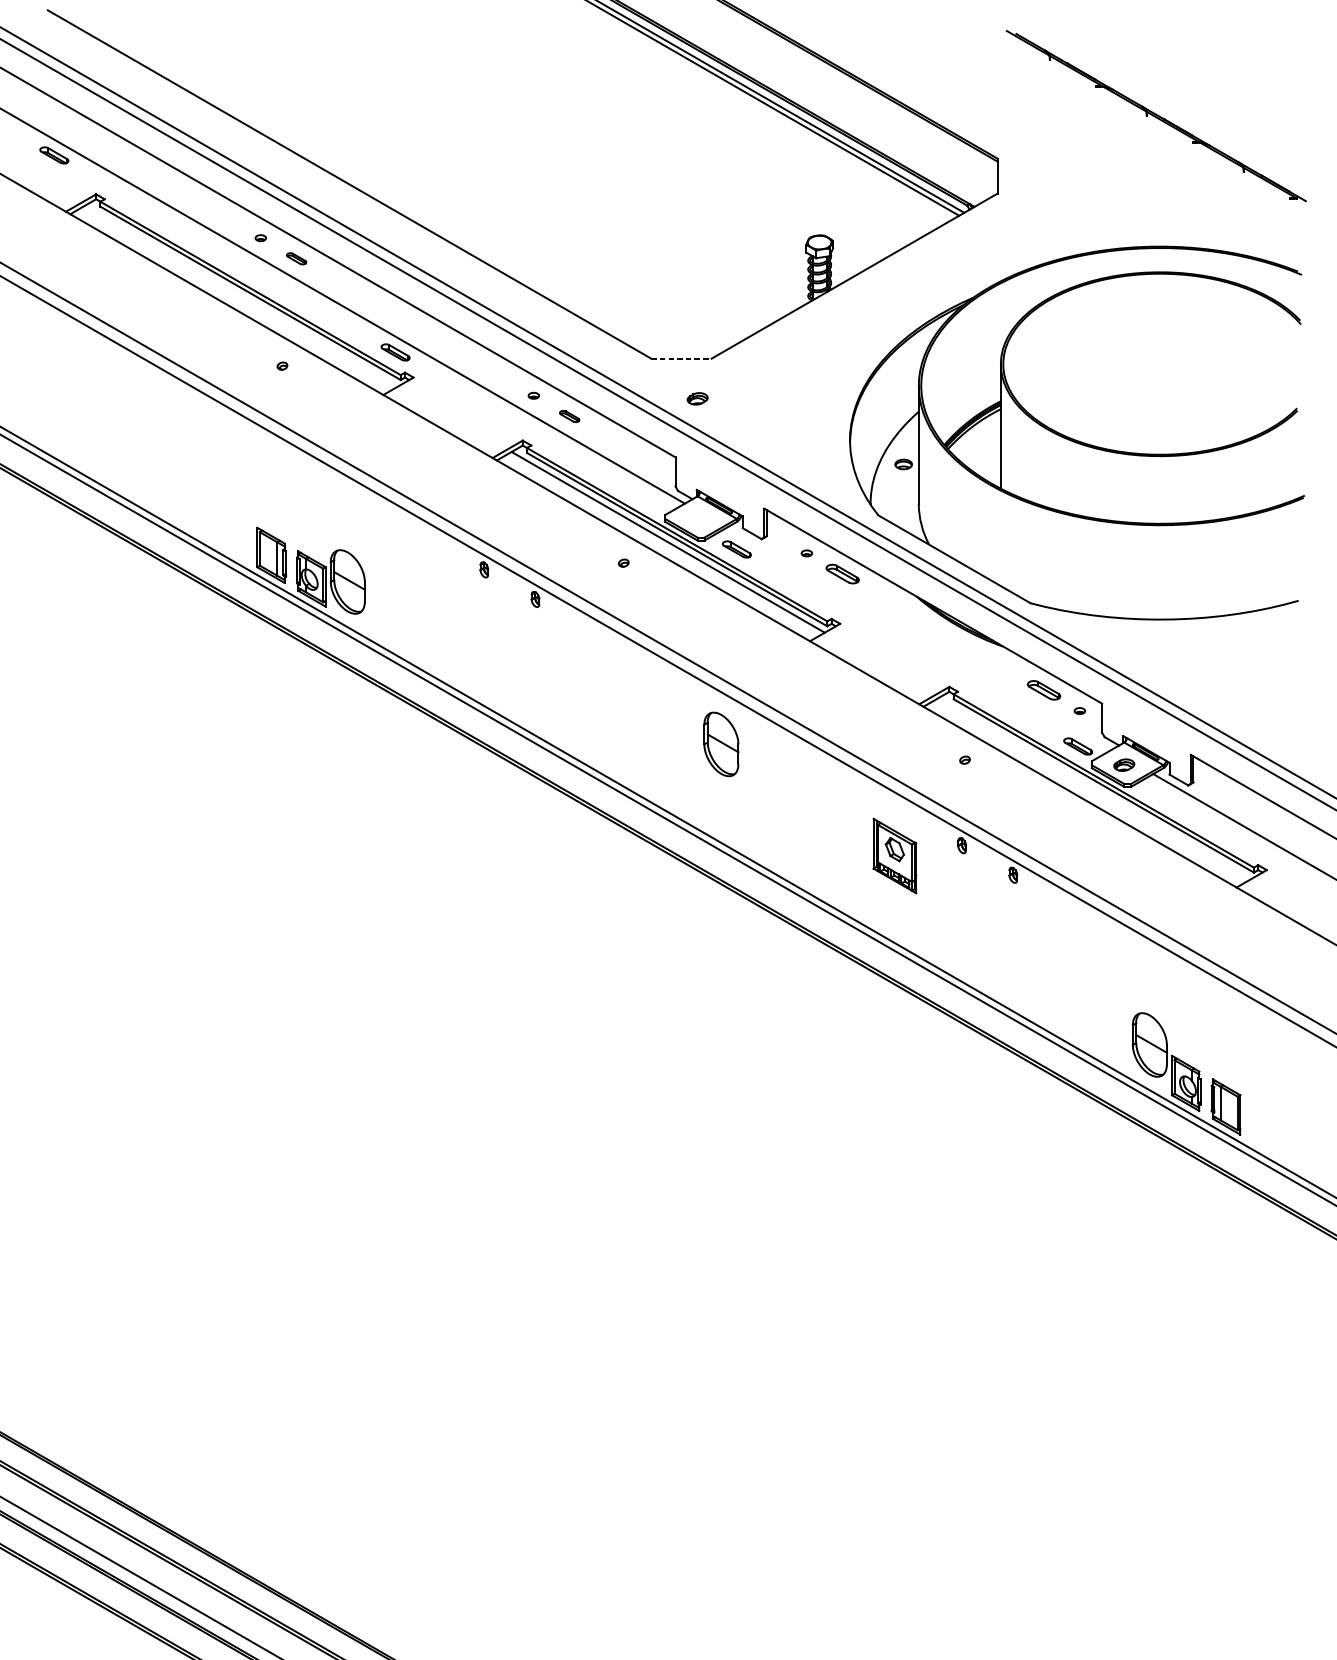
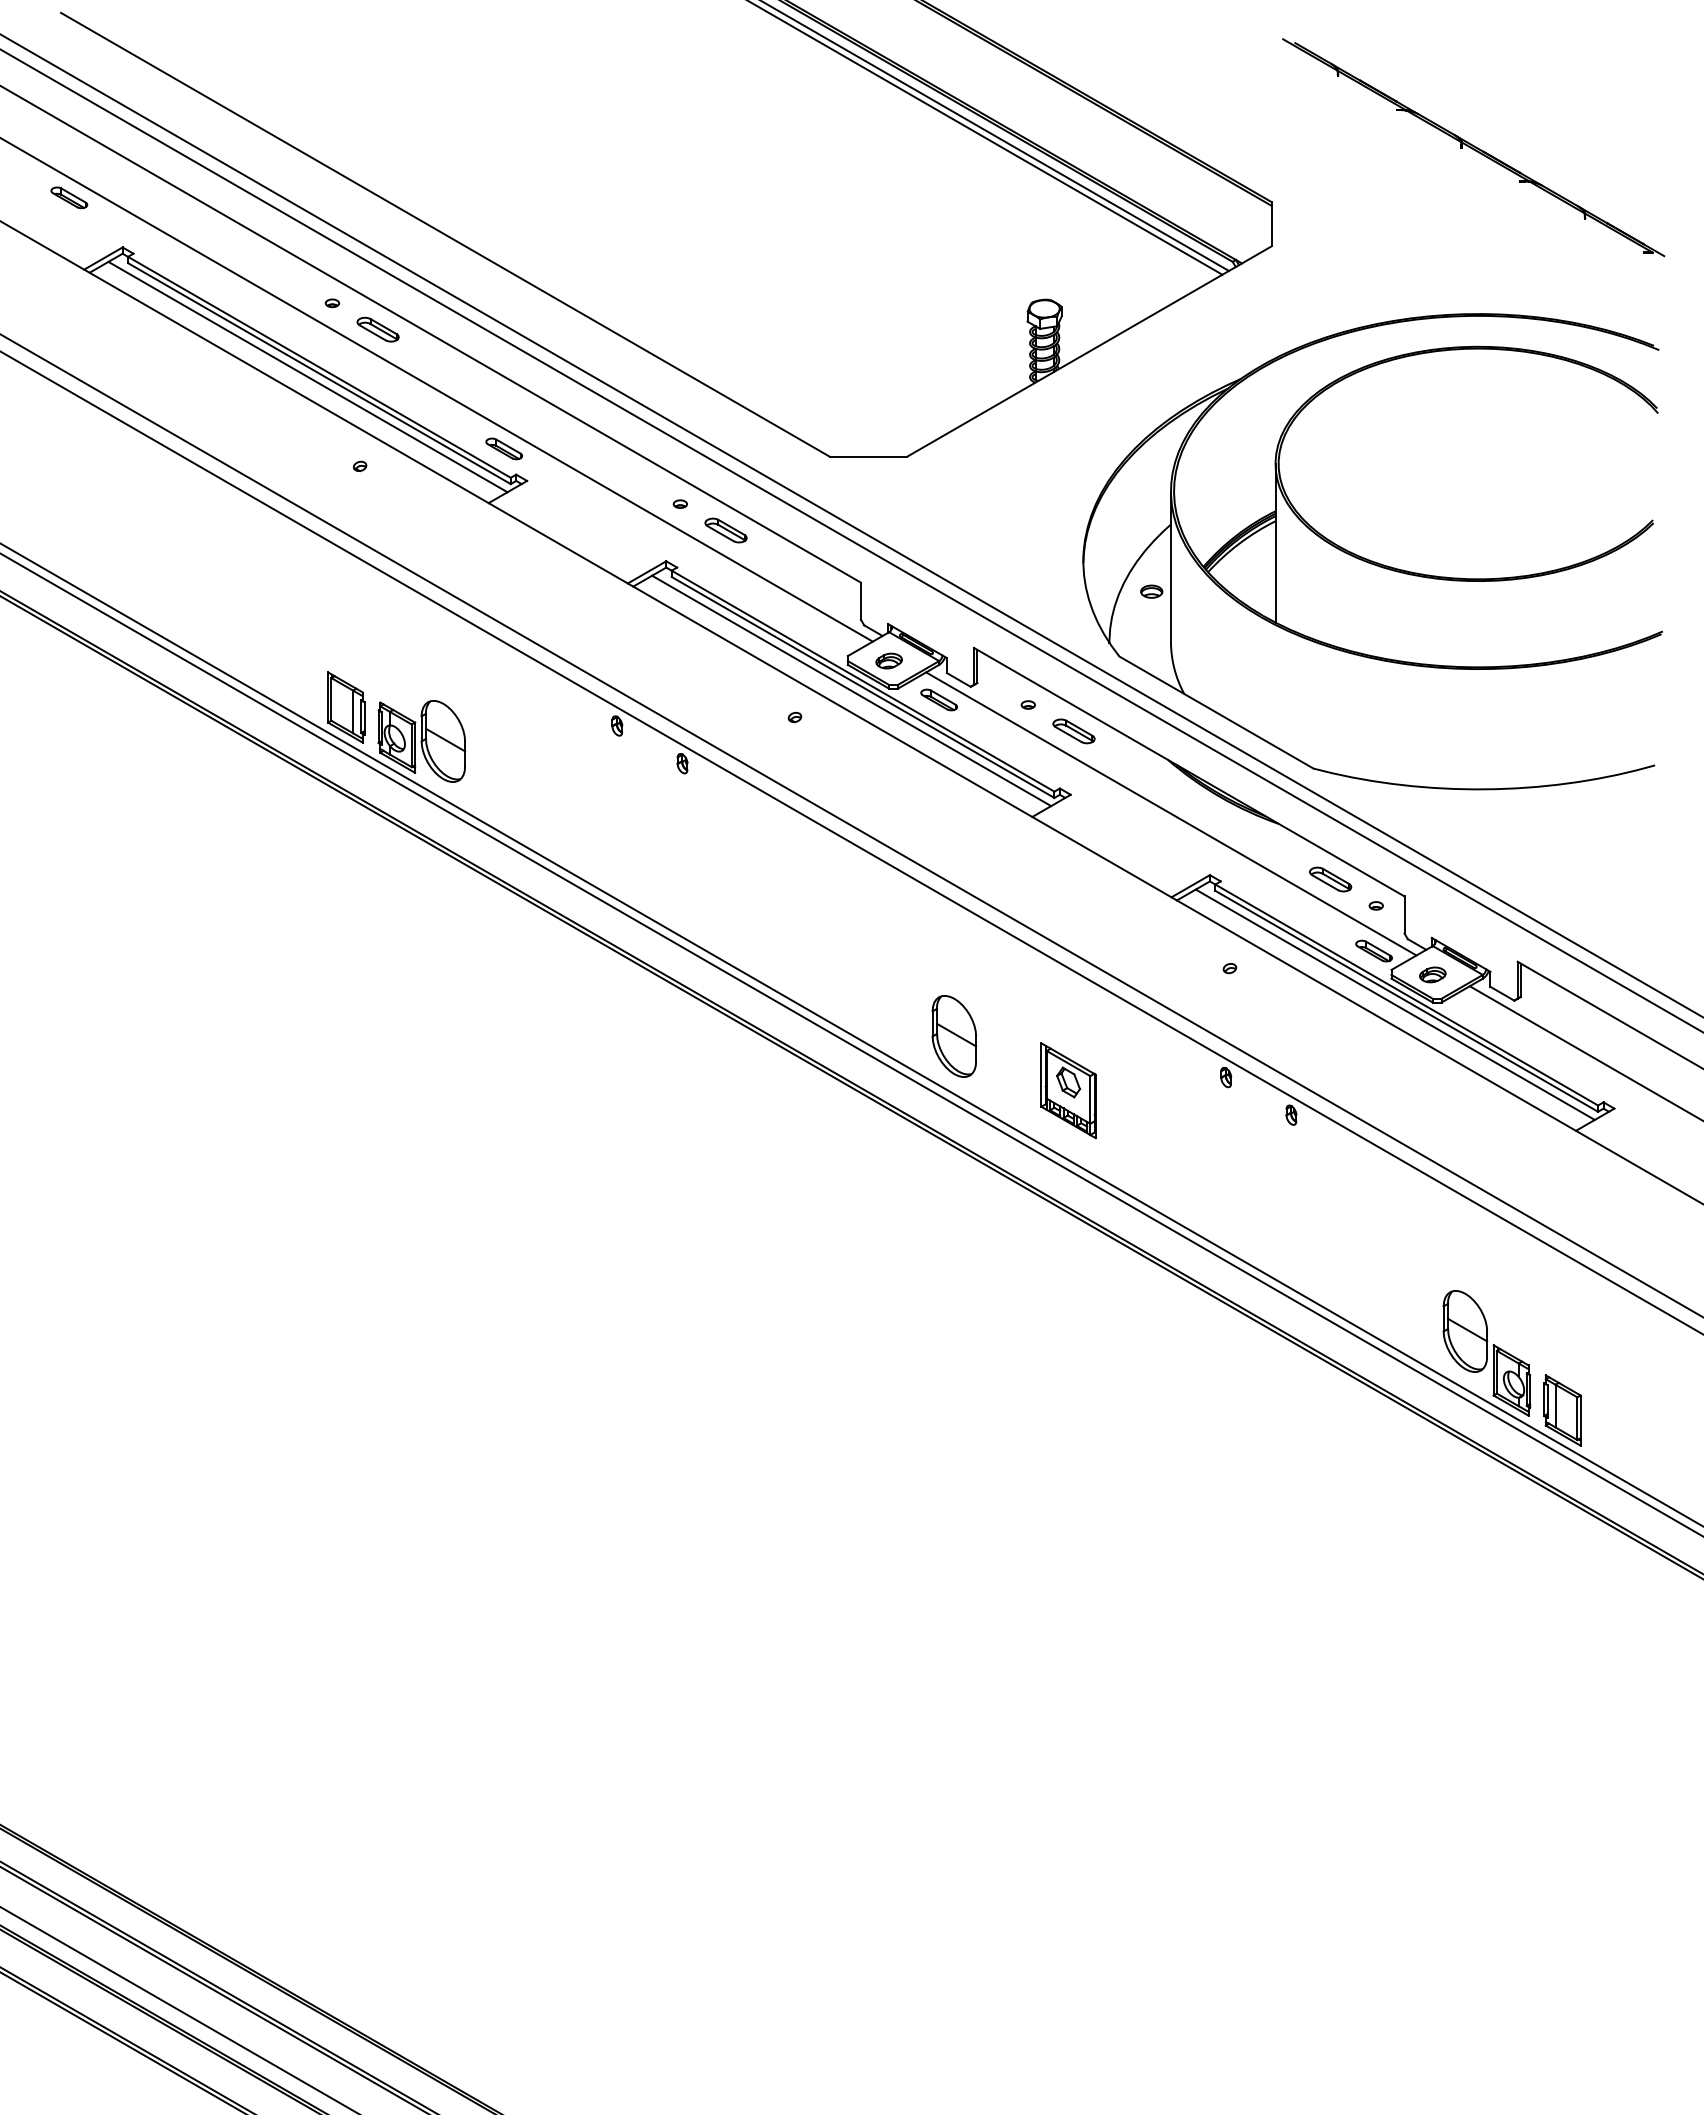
part: (296, 258) -> (377, 329), size x1.67
line: (241, 295) -> (307, 376), added
line: (682, 358) -> (869, 456), dashed -> solid
part: (697, 398) -> (888, 660), moved
part: (569, 416) -> (725, 530), size x1.67
line: (919, 638) -> (1171, 813), added
part: (721, 744) -> (954, 1036), moved
line: (1094, 788) -> (1394, 1004), added
part: (894, 855) -> (1068, 1090), moved

